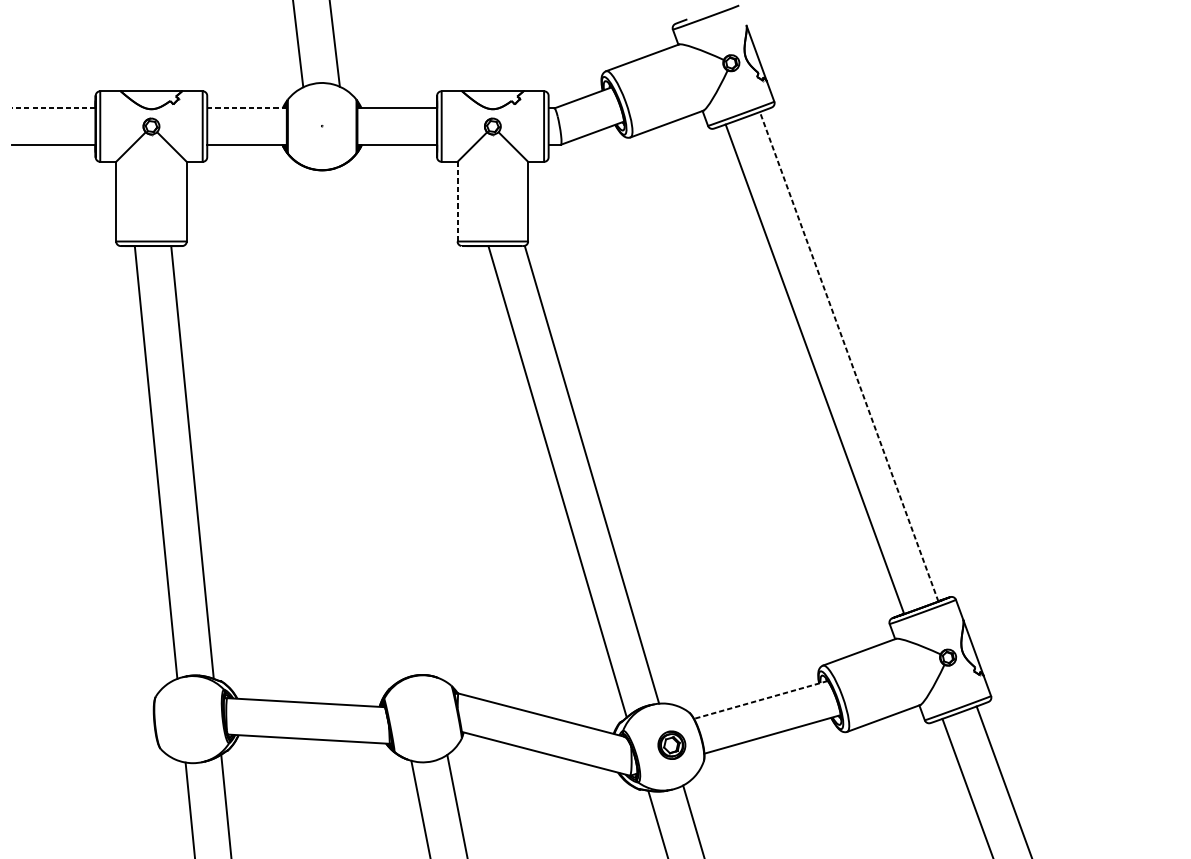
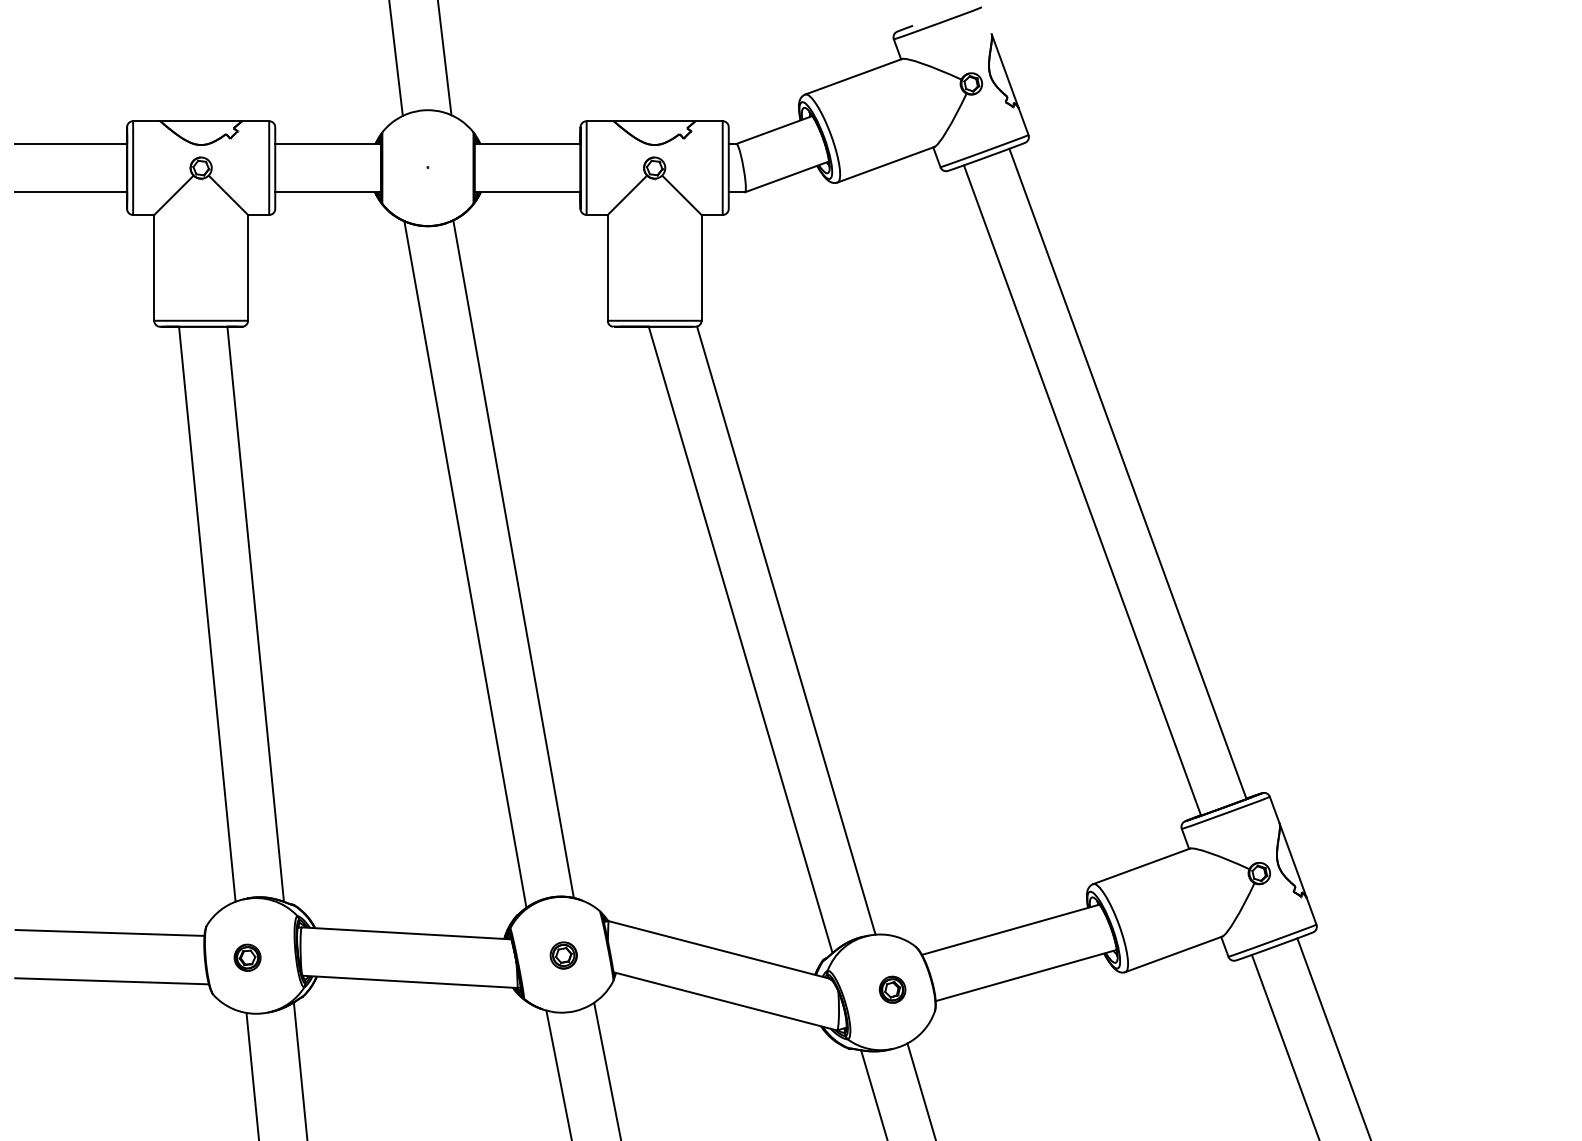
line: (53, 108) -> (71, 143), dashed -> solid
line: (247, 108) -> (328, 143), dashed -> solid
line: (457, 201) -> (607, 267), dashed -> solid
line: (848, 356) -> (1127, 473), dashed -> solid
line: (386, 421) -> (513, 559), added
line: (350, 424) -> (465, 564), added
line: (760, 699) -> (1010, 929), dashed -> solid
line: (82, 702) -> (109, 932), added
part: (424, 719) -> (563, 955), added
part: (186, 720) -> (247, 957), added
line: (83, 738) -> (111, 981), added
part: (671, 744) -> (892, 989), size x0.71

